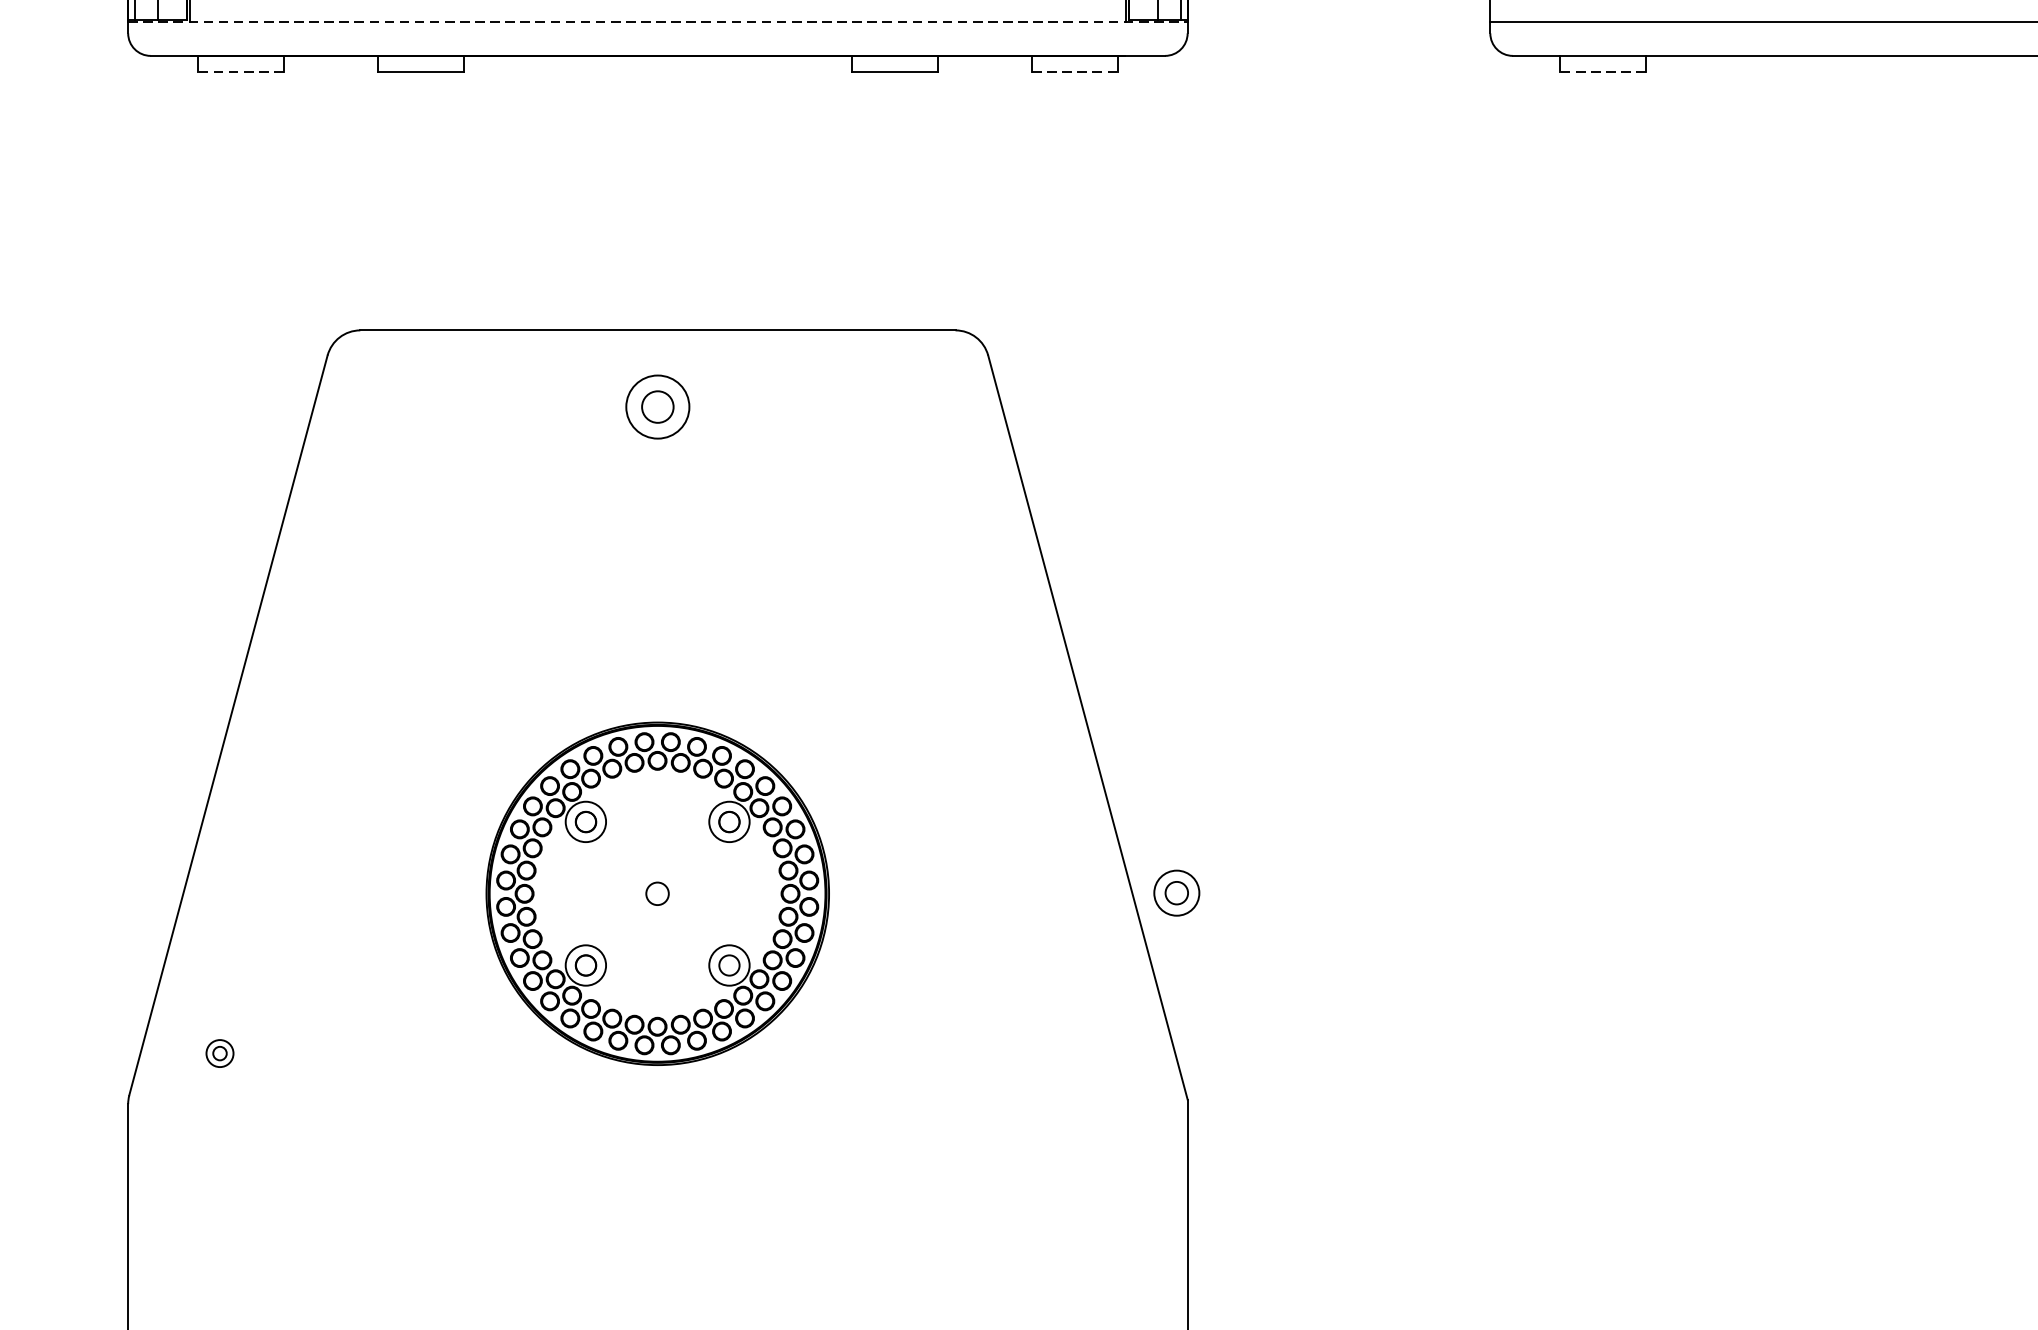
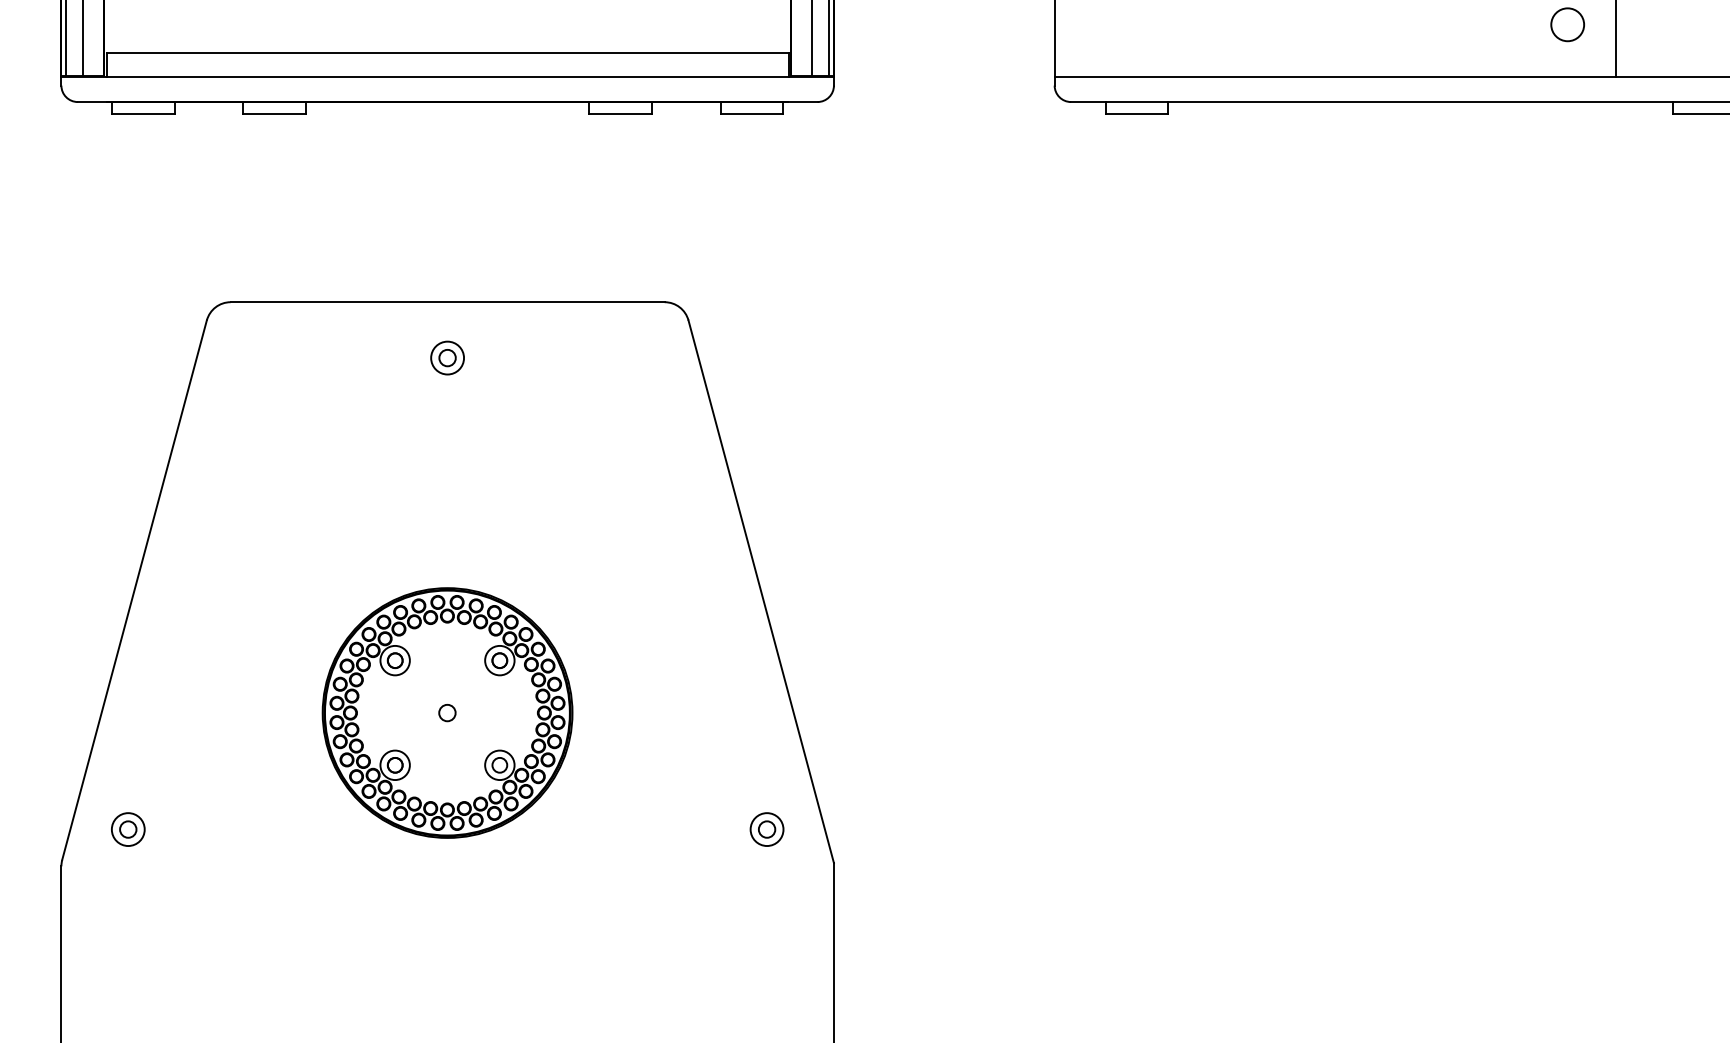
line: (659, 22) -> (448, 77), dashed -> solid
line: (240, 71) -> (143, 113), dashed -> solid
line: (1075, 71) -> (752, 113), dashed -> solid
line: (1602, 71) -> (1136, 113), dashed -> solid
part: (657, 406) -> (447, 357), size x0.71
part: (1176, 893) -> (766, 829), moved
part: (220, 1053) -> (128, 829), size x1.67

